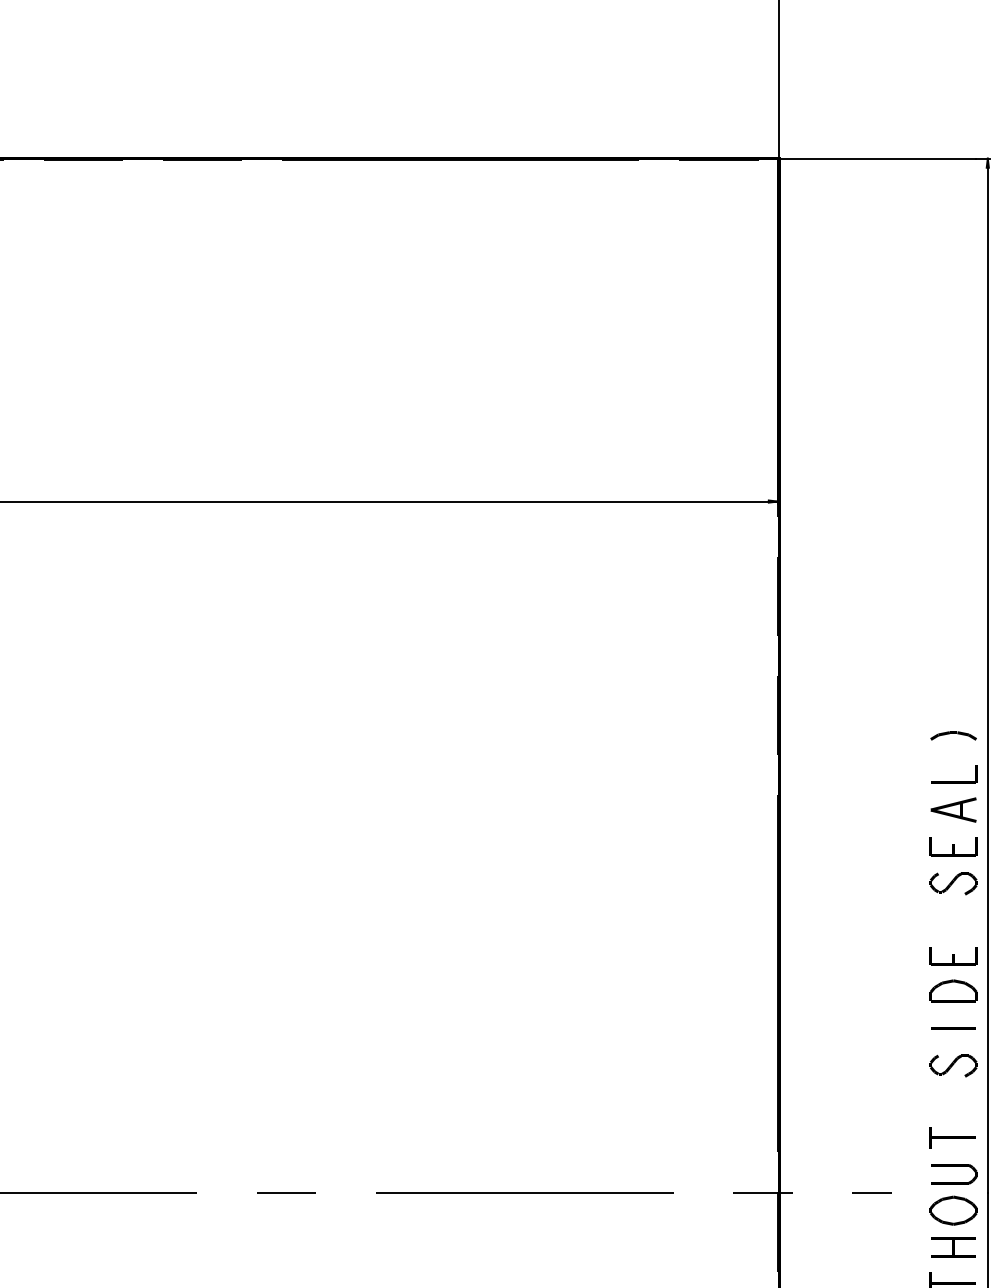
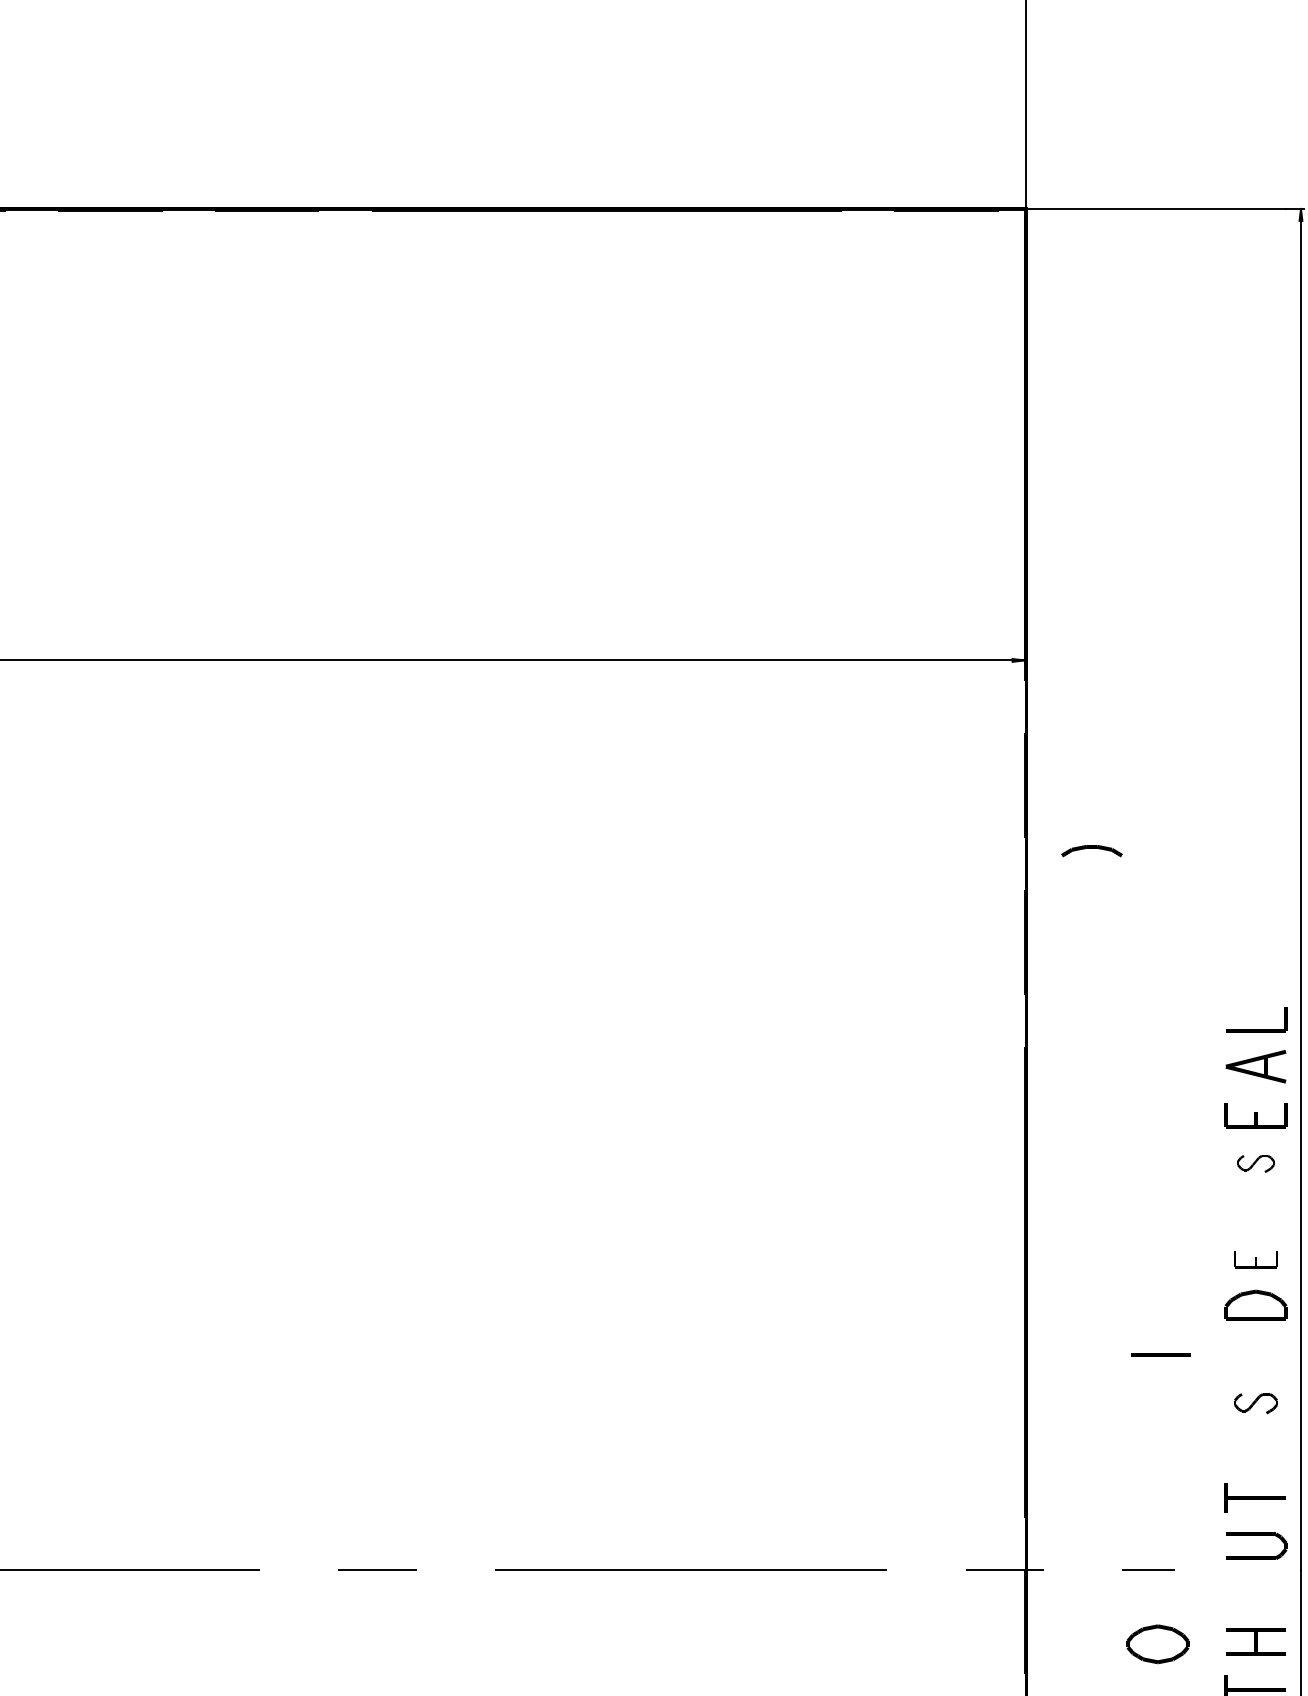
part: (953, 736) -> (1091, 851), moved
part: (953, 883) -> (1255, 1163), size x0.6
part: (953, 956) -> (1255, 1259), size x0.7
line: (953, 1028) -> (1160, 1354), moved
part: (953, 1065) -> (1255, 1403), size x0.7
part: (953, 1210) -> (1157, 1644), moved

